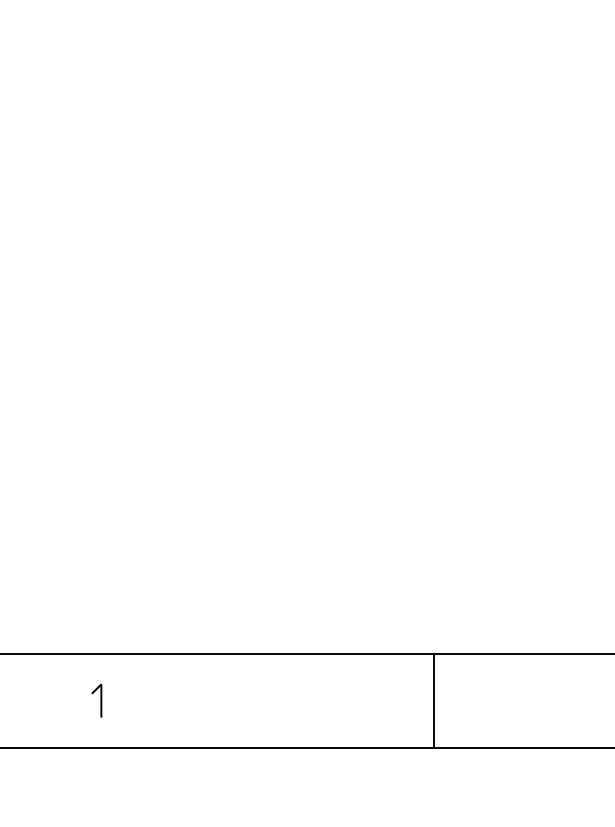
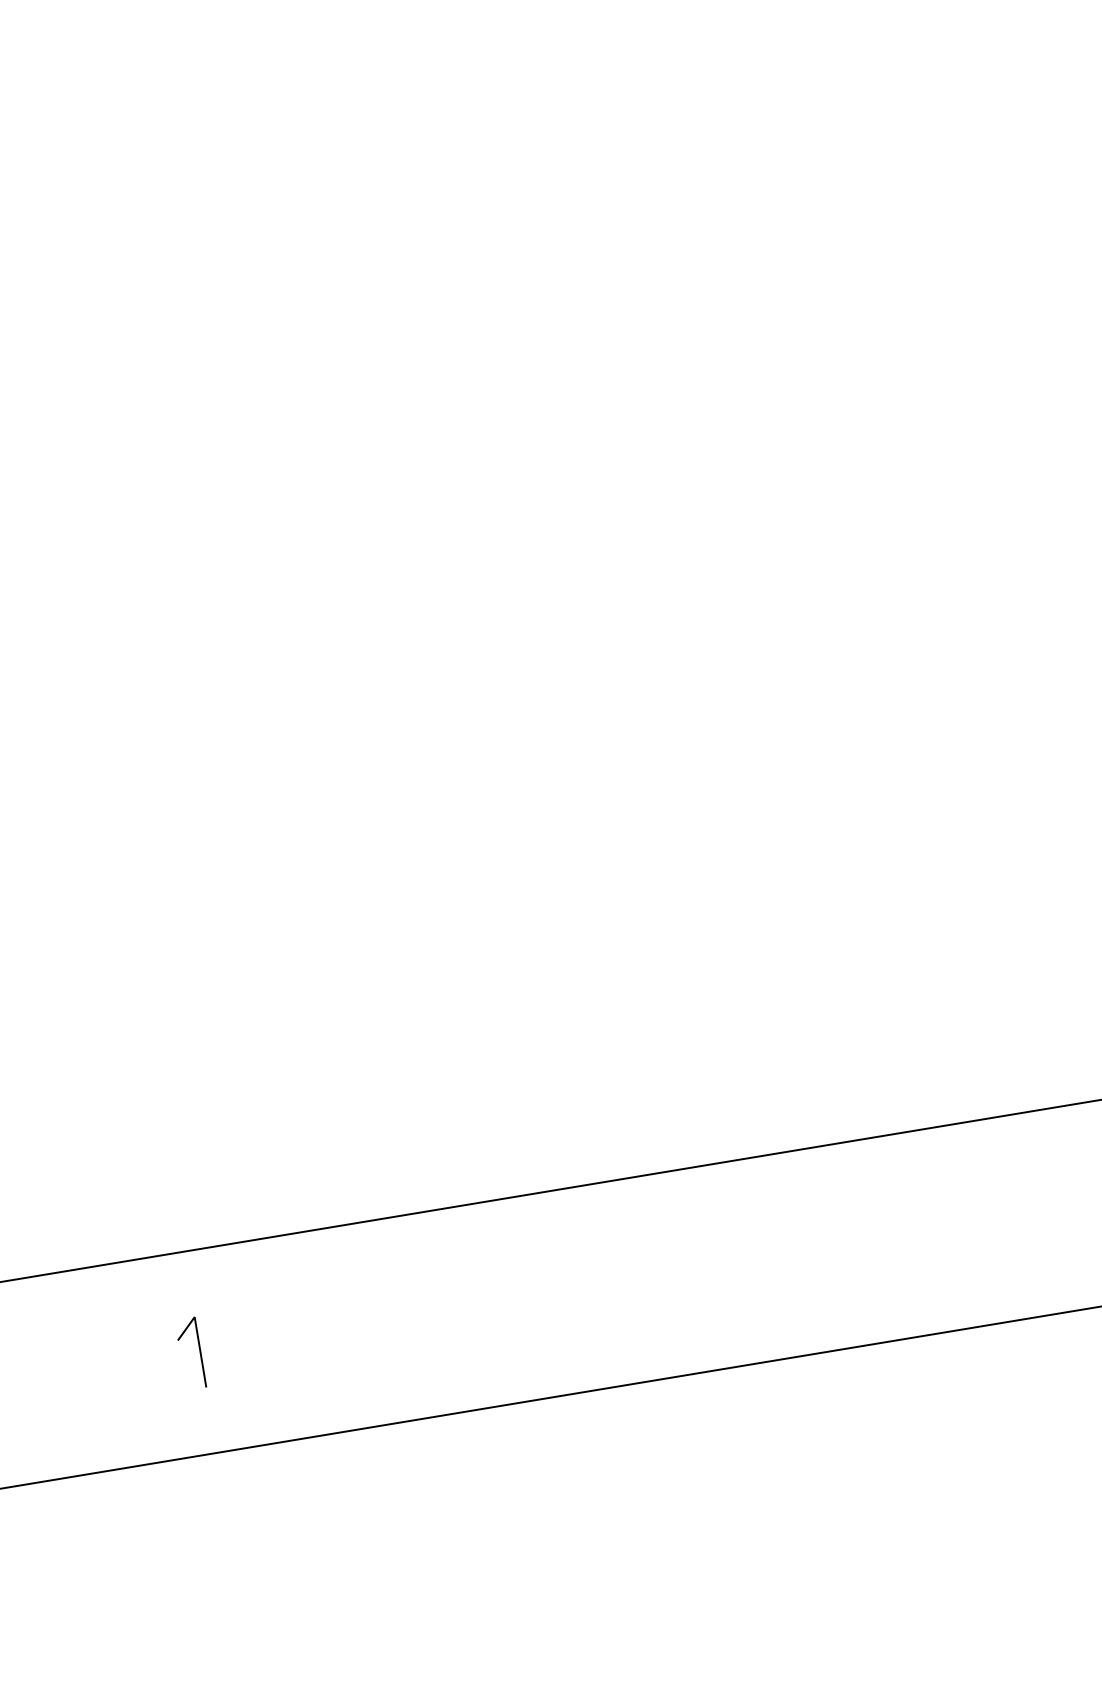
line: (100, 700) -> (198, 1351), moved
line: (434, 700) -> (1033, 1213), removed

